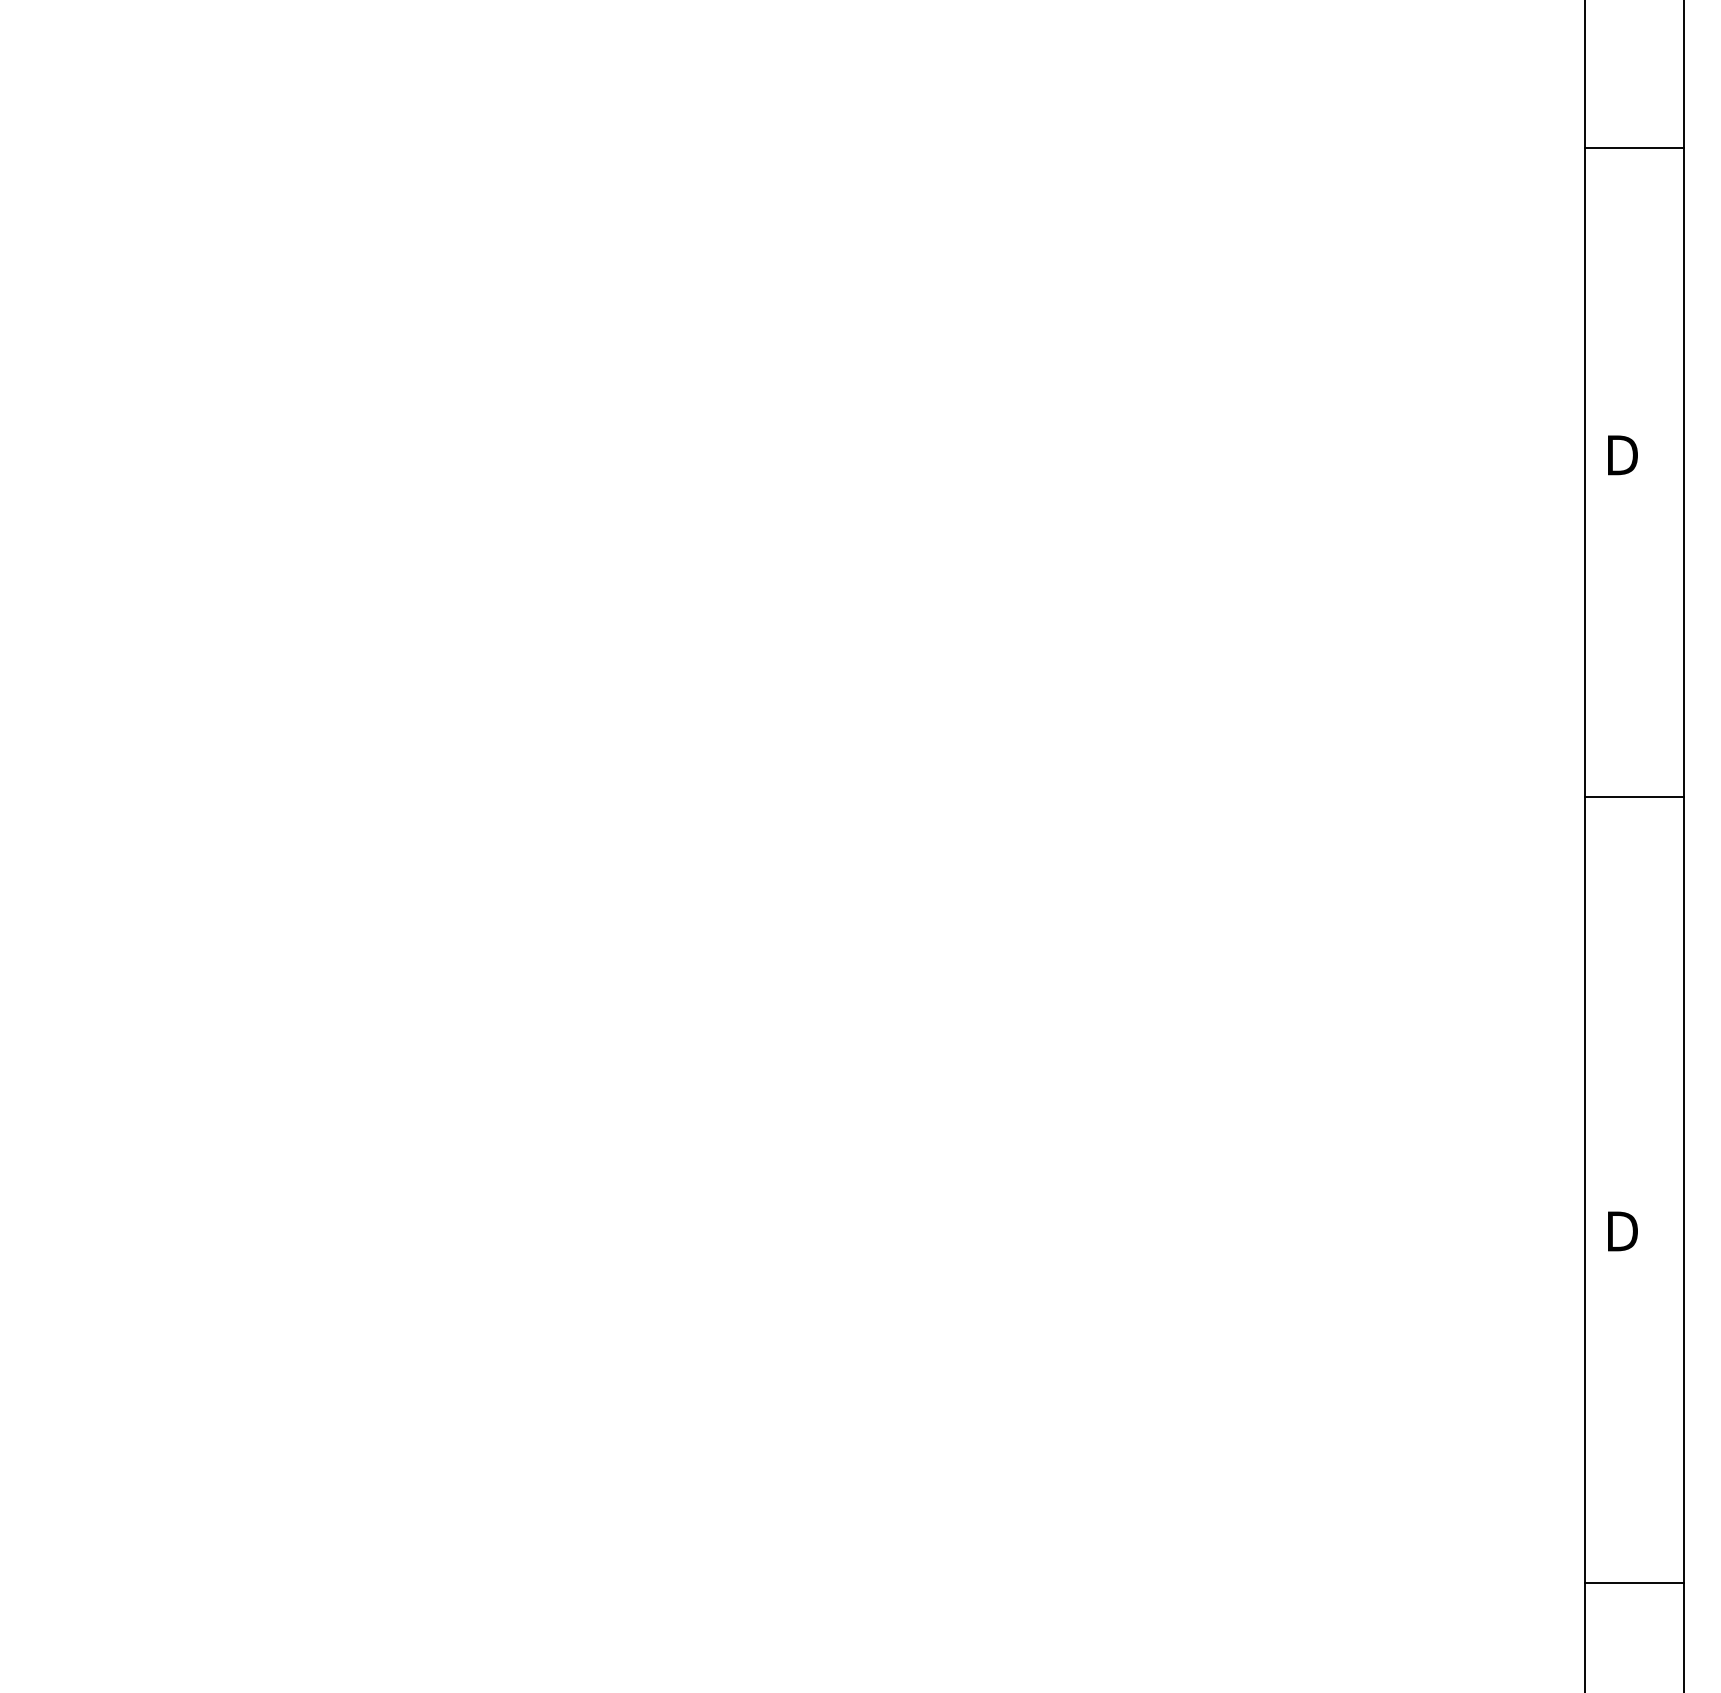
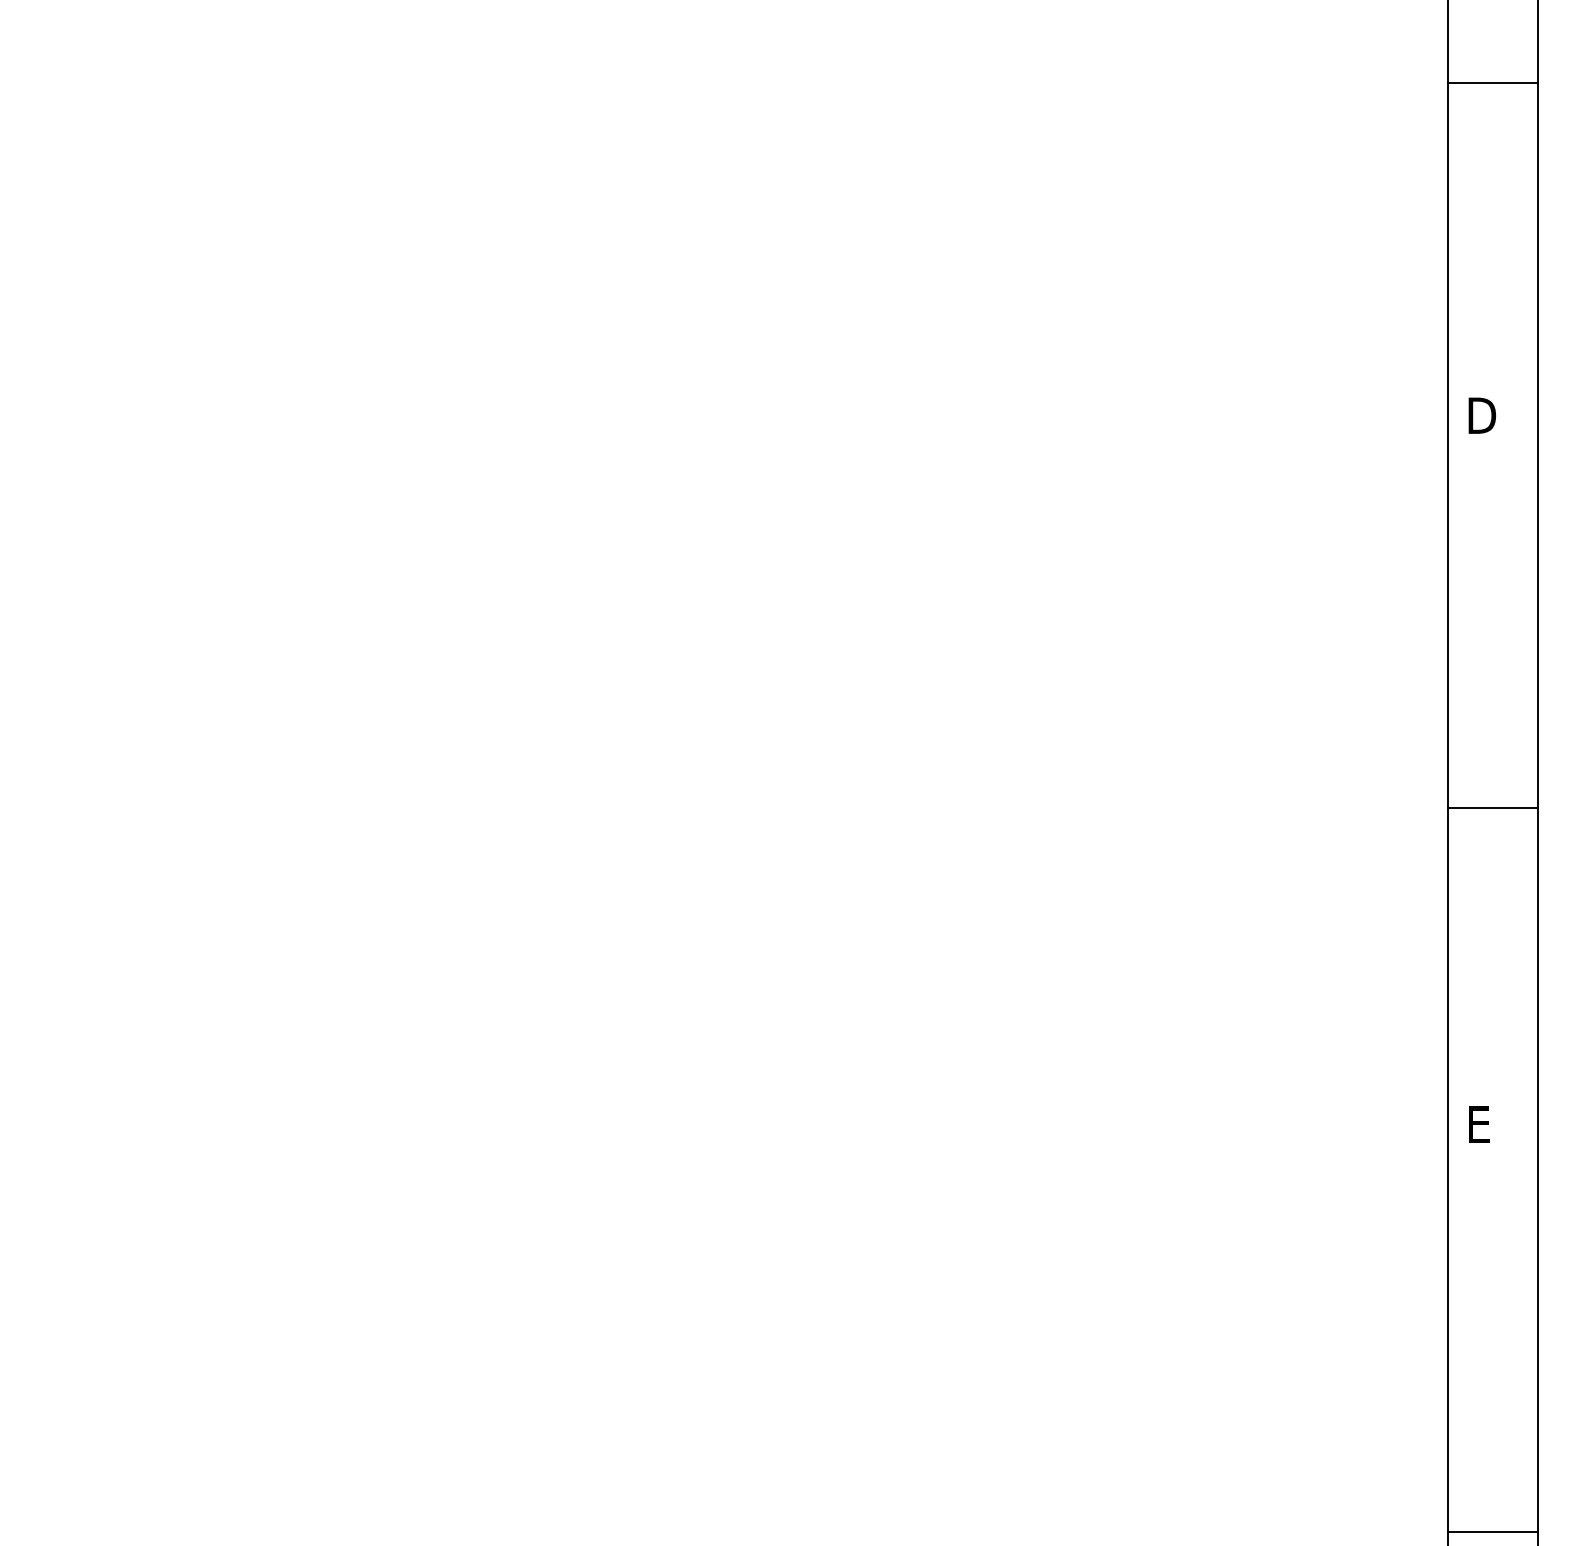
line: (1634, 147) -> (1492, 82), moved
line: (1634, 796) -> (1492, 807), moved
text: (1623, 1231) -> (1482, 1124), D -> E
line: (1634, 1582) -> (1492, 1532), moved

